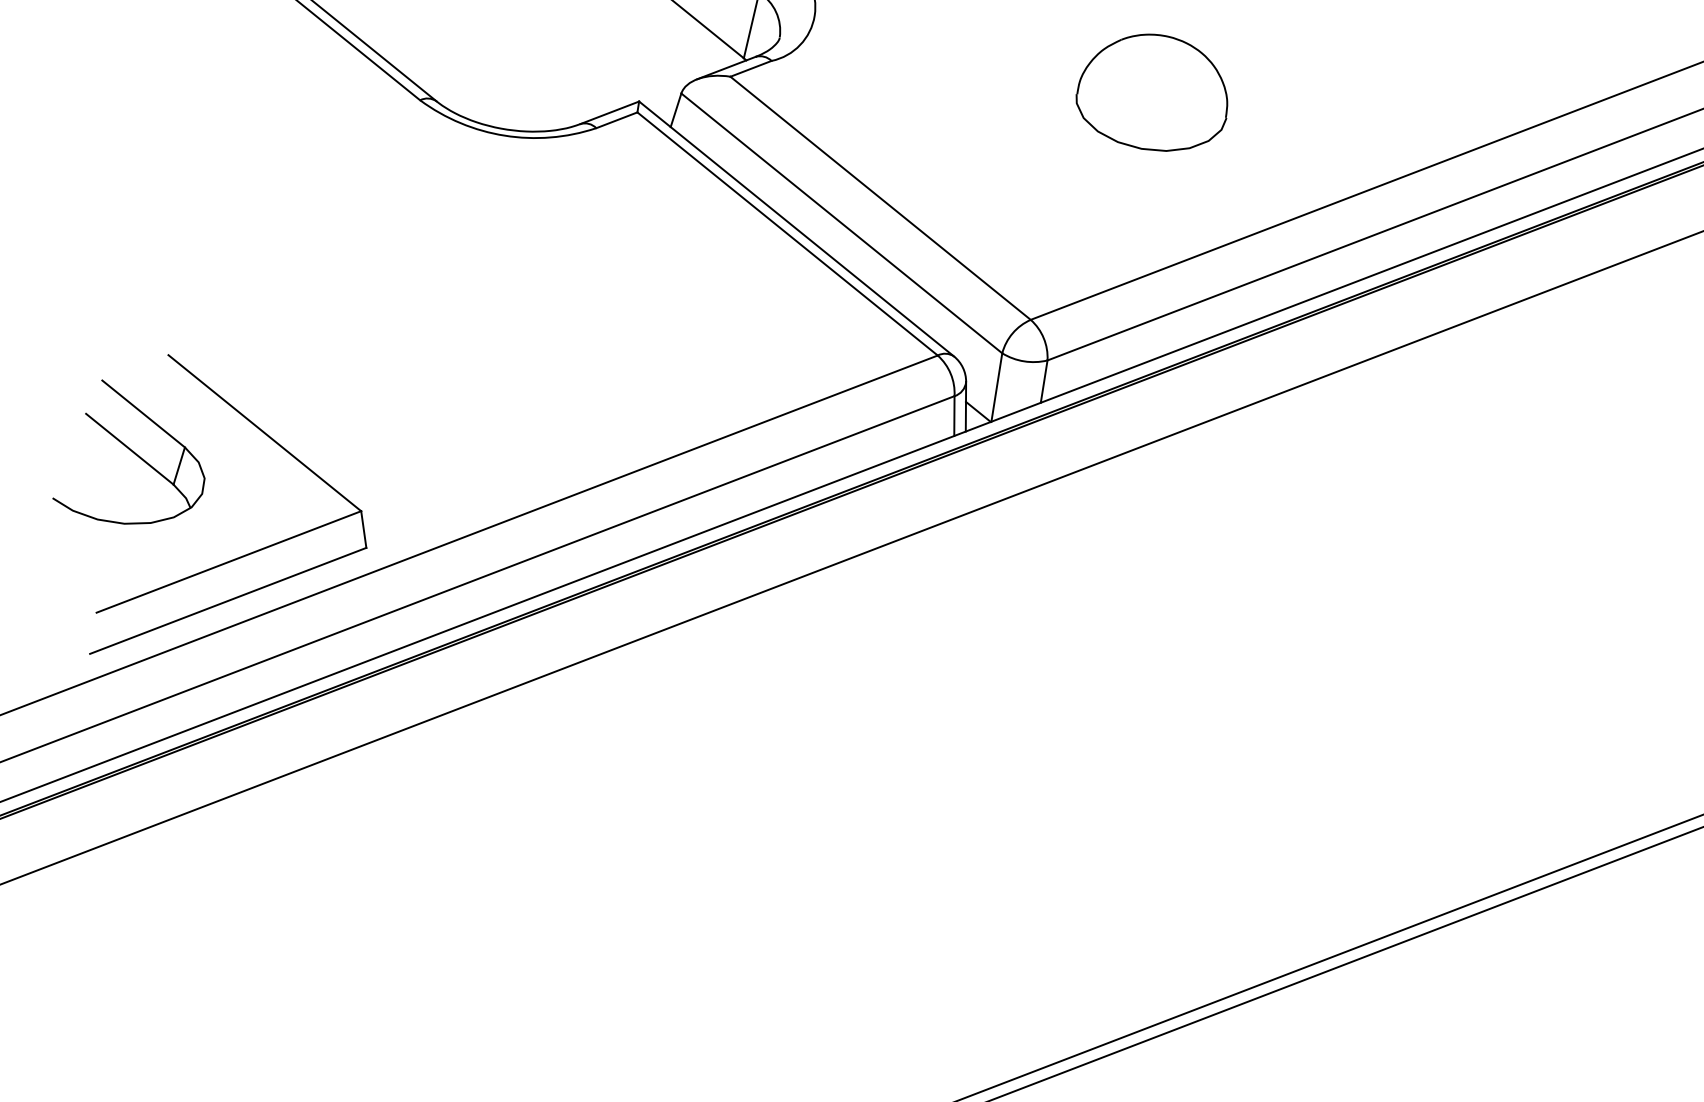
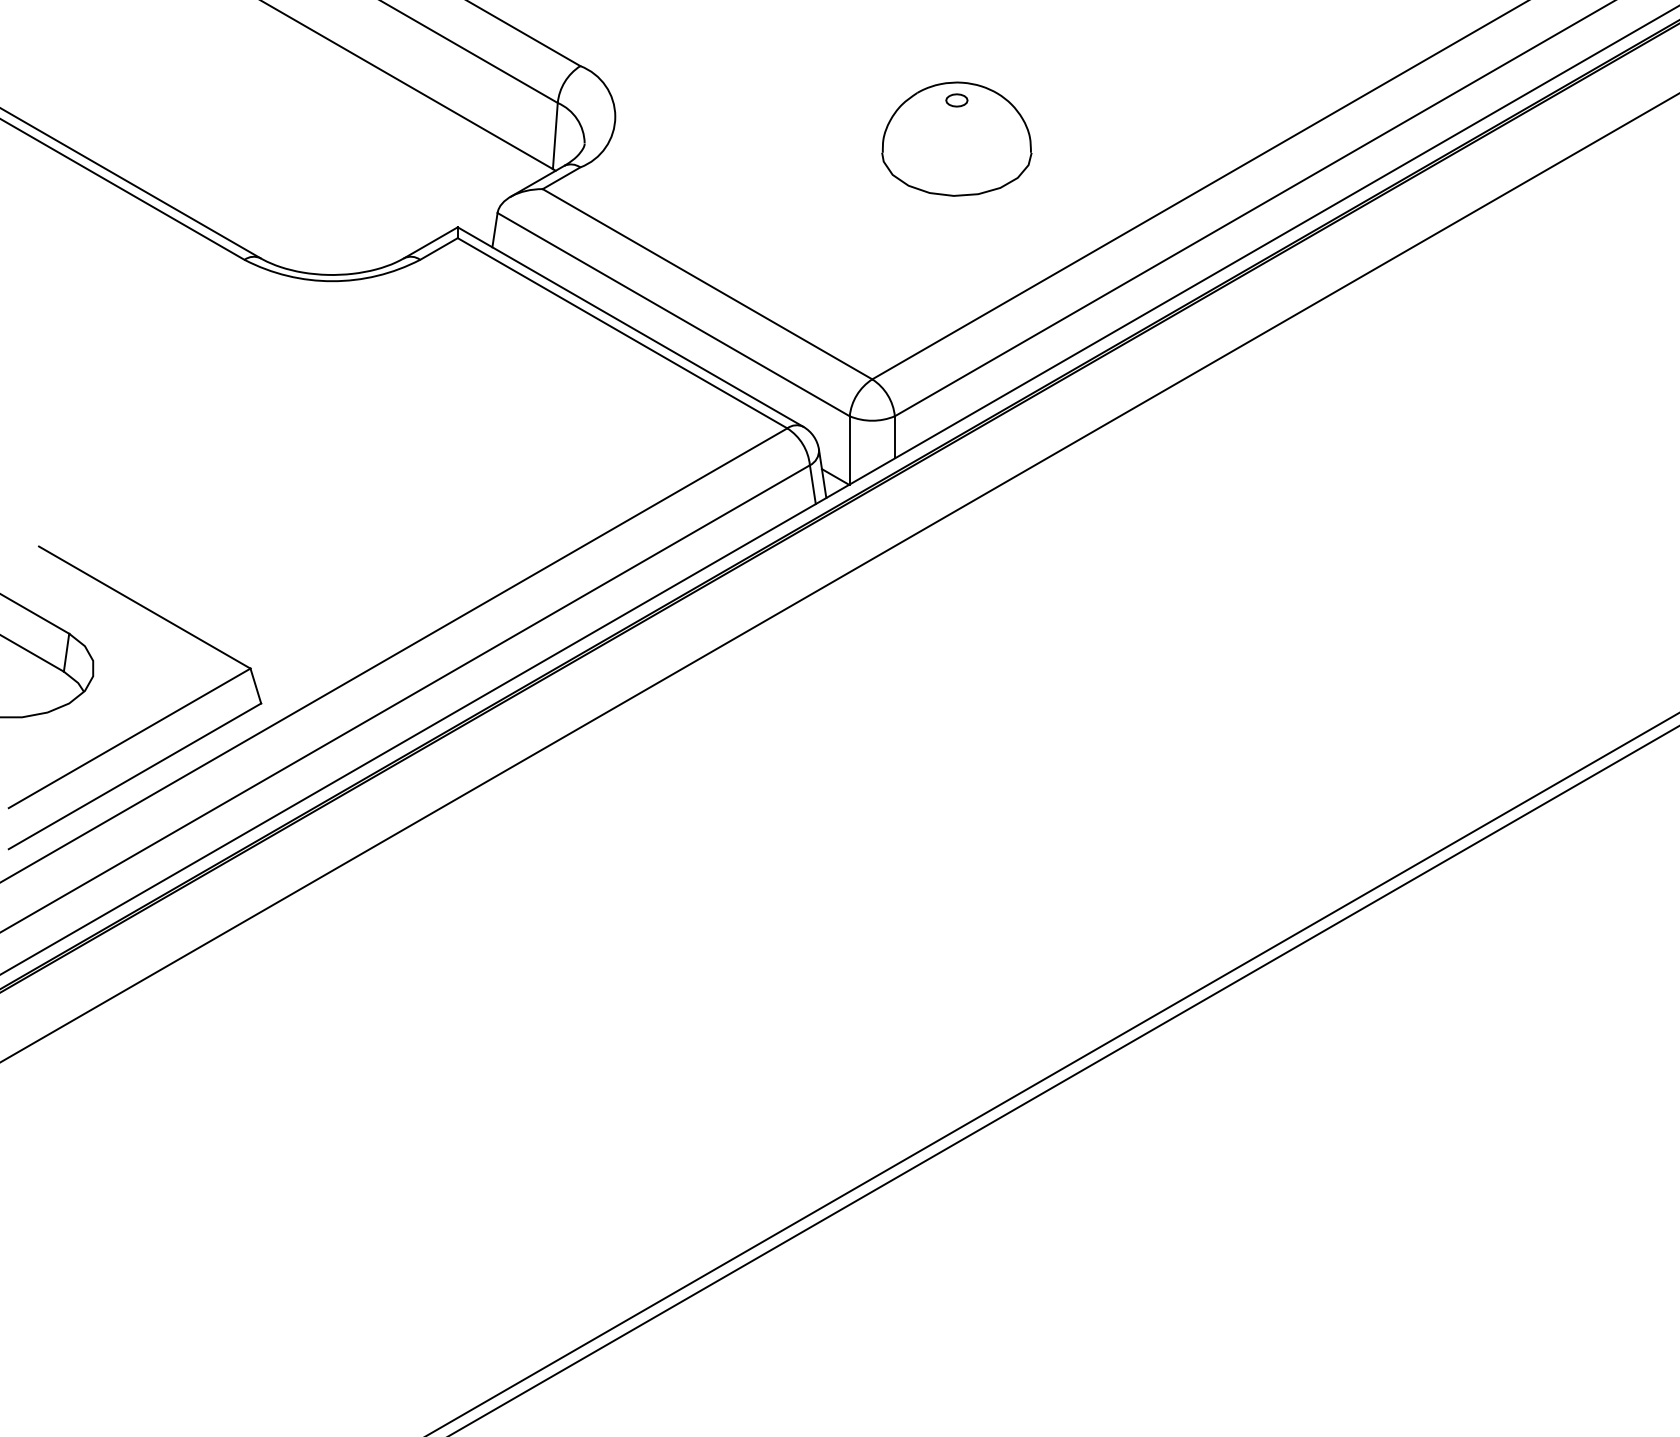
part: (1159, 53) -> (956, 100), added

